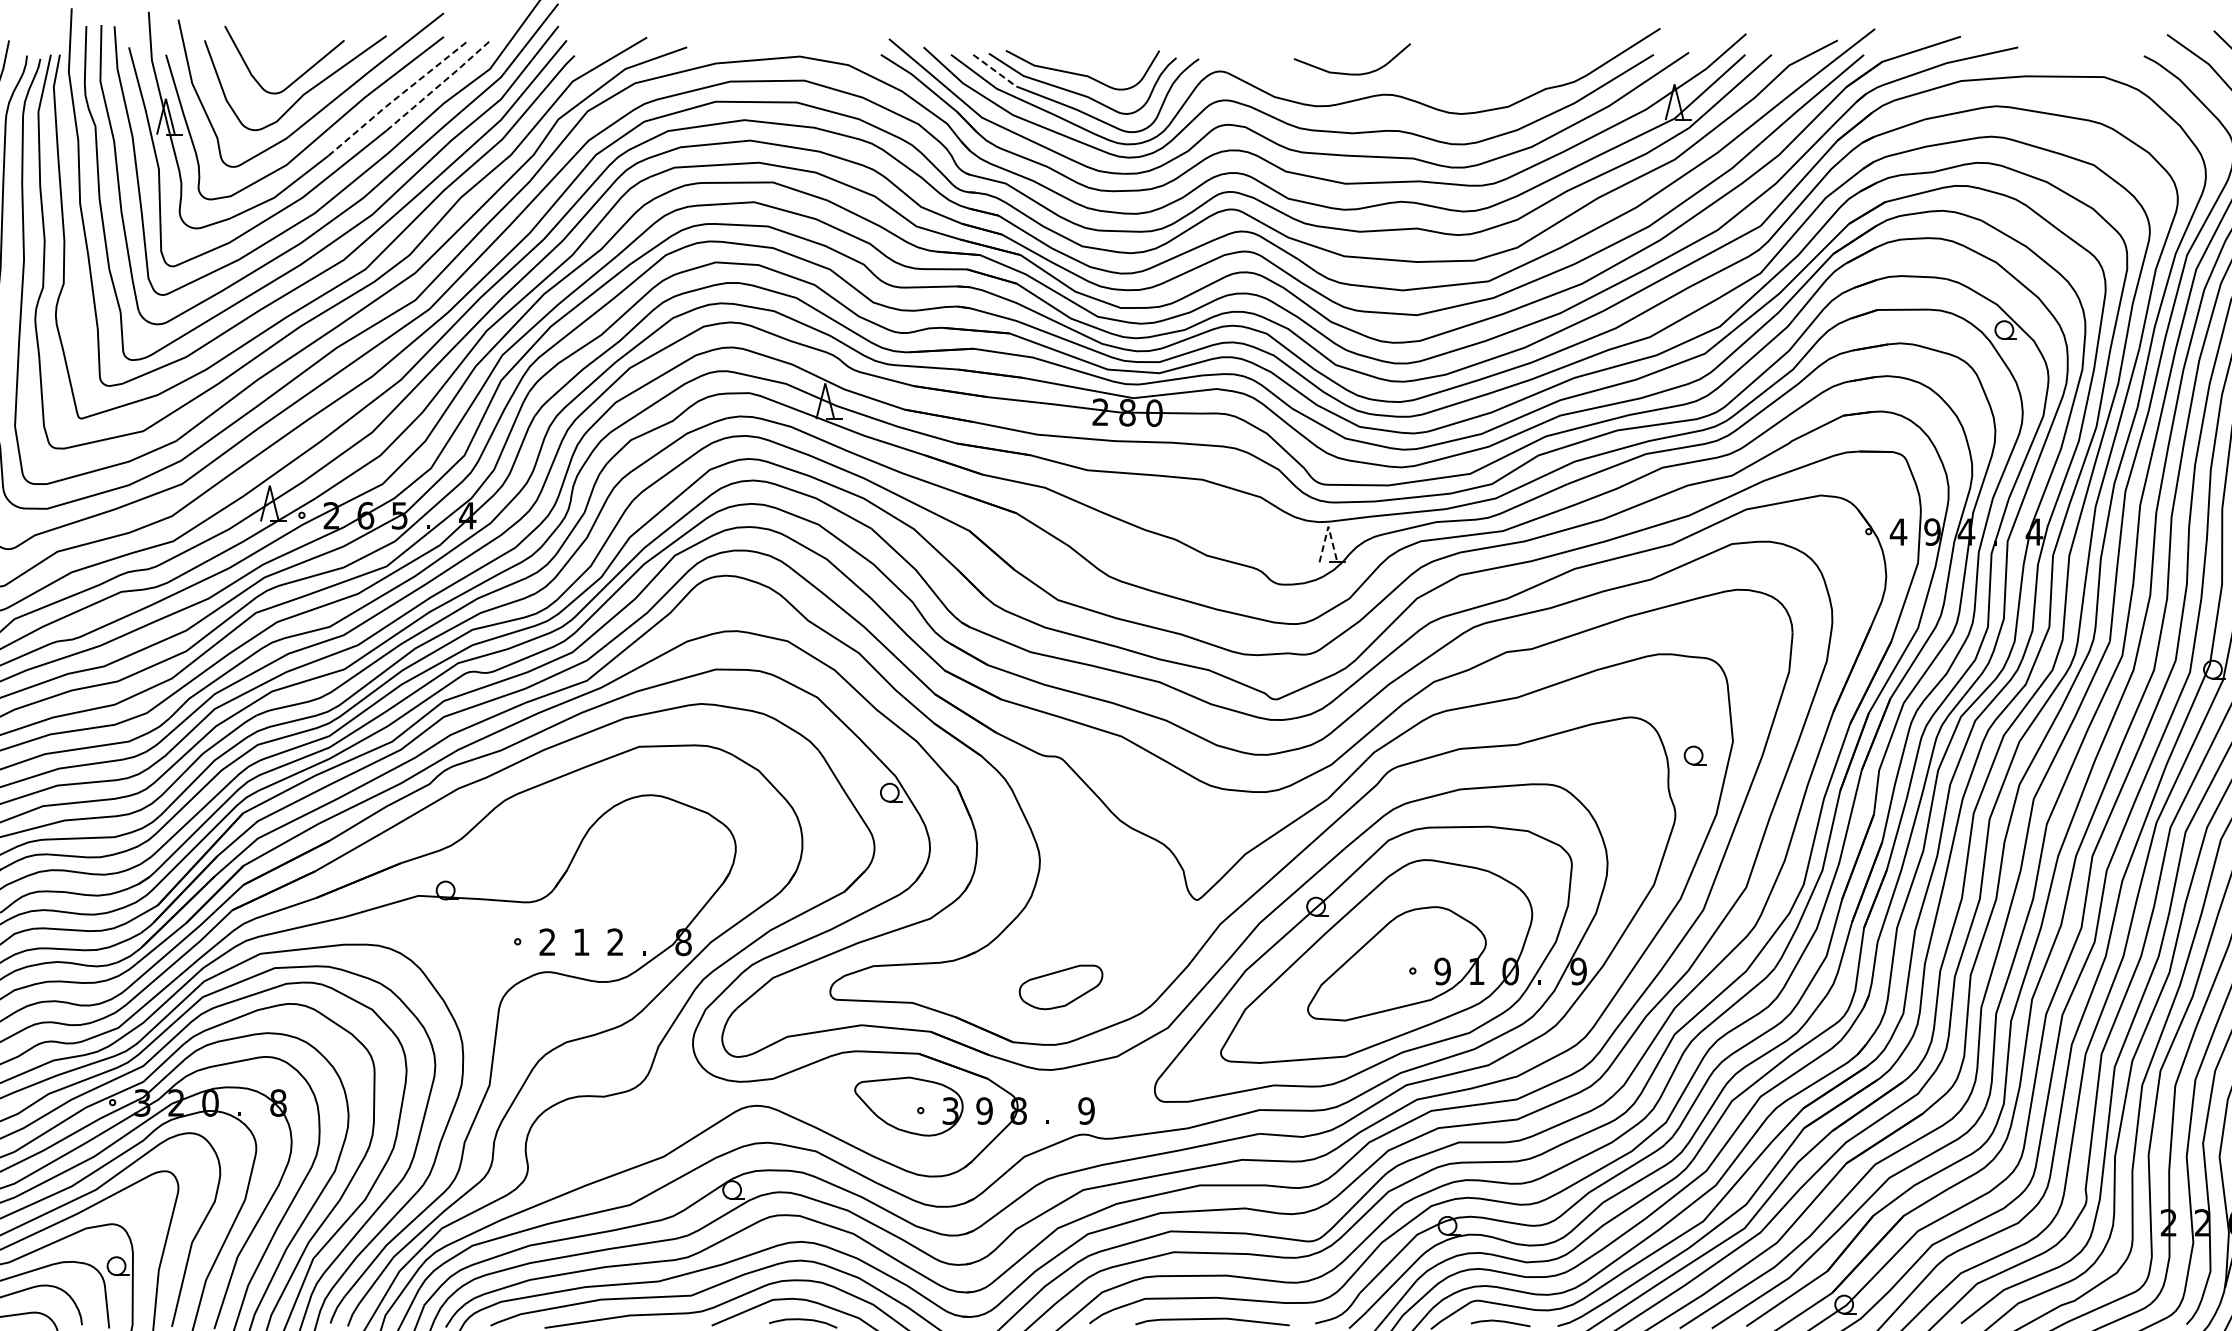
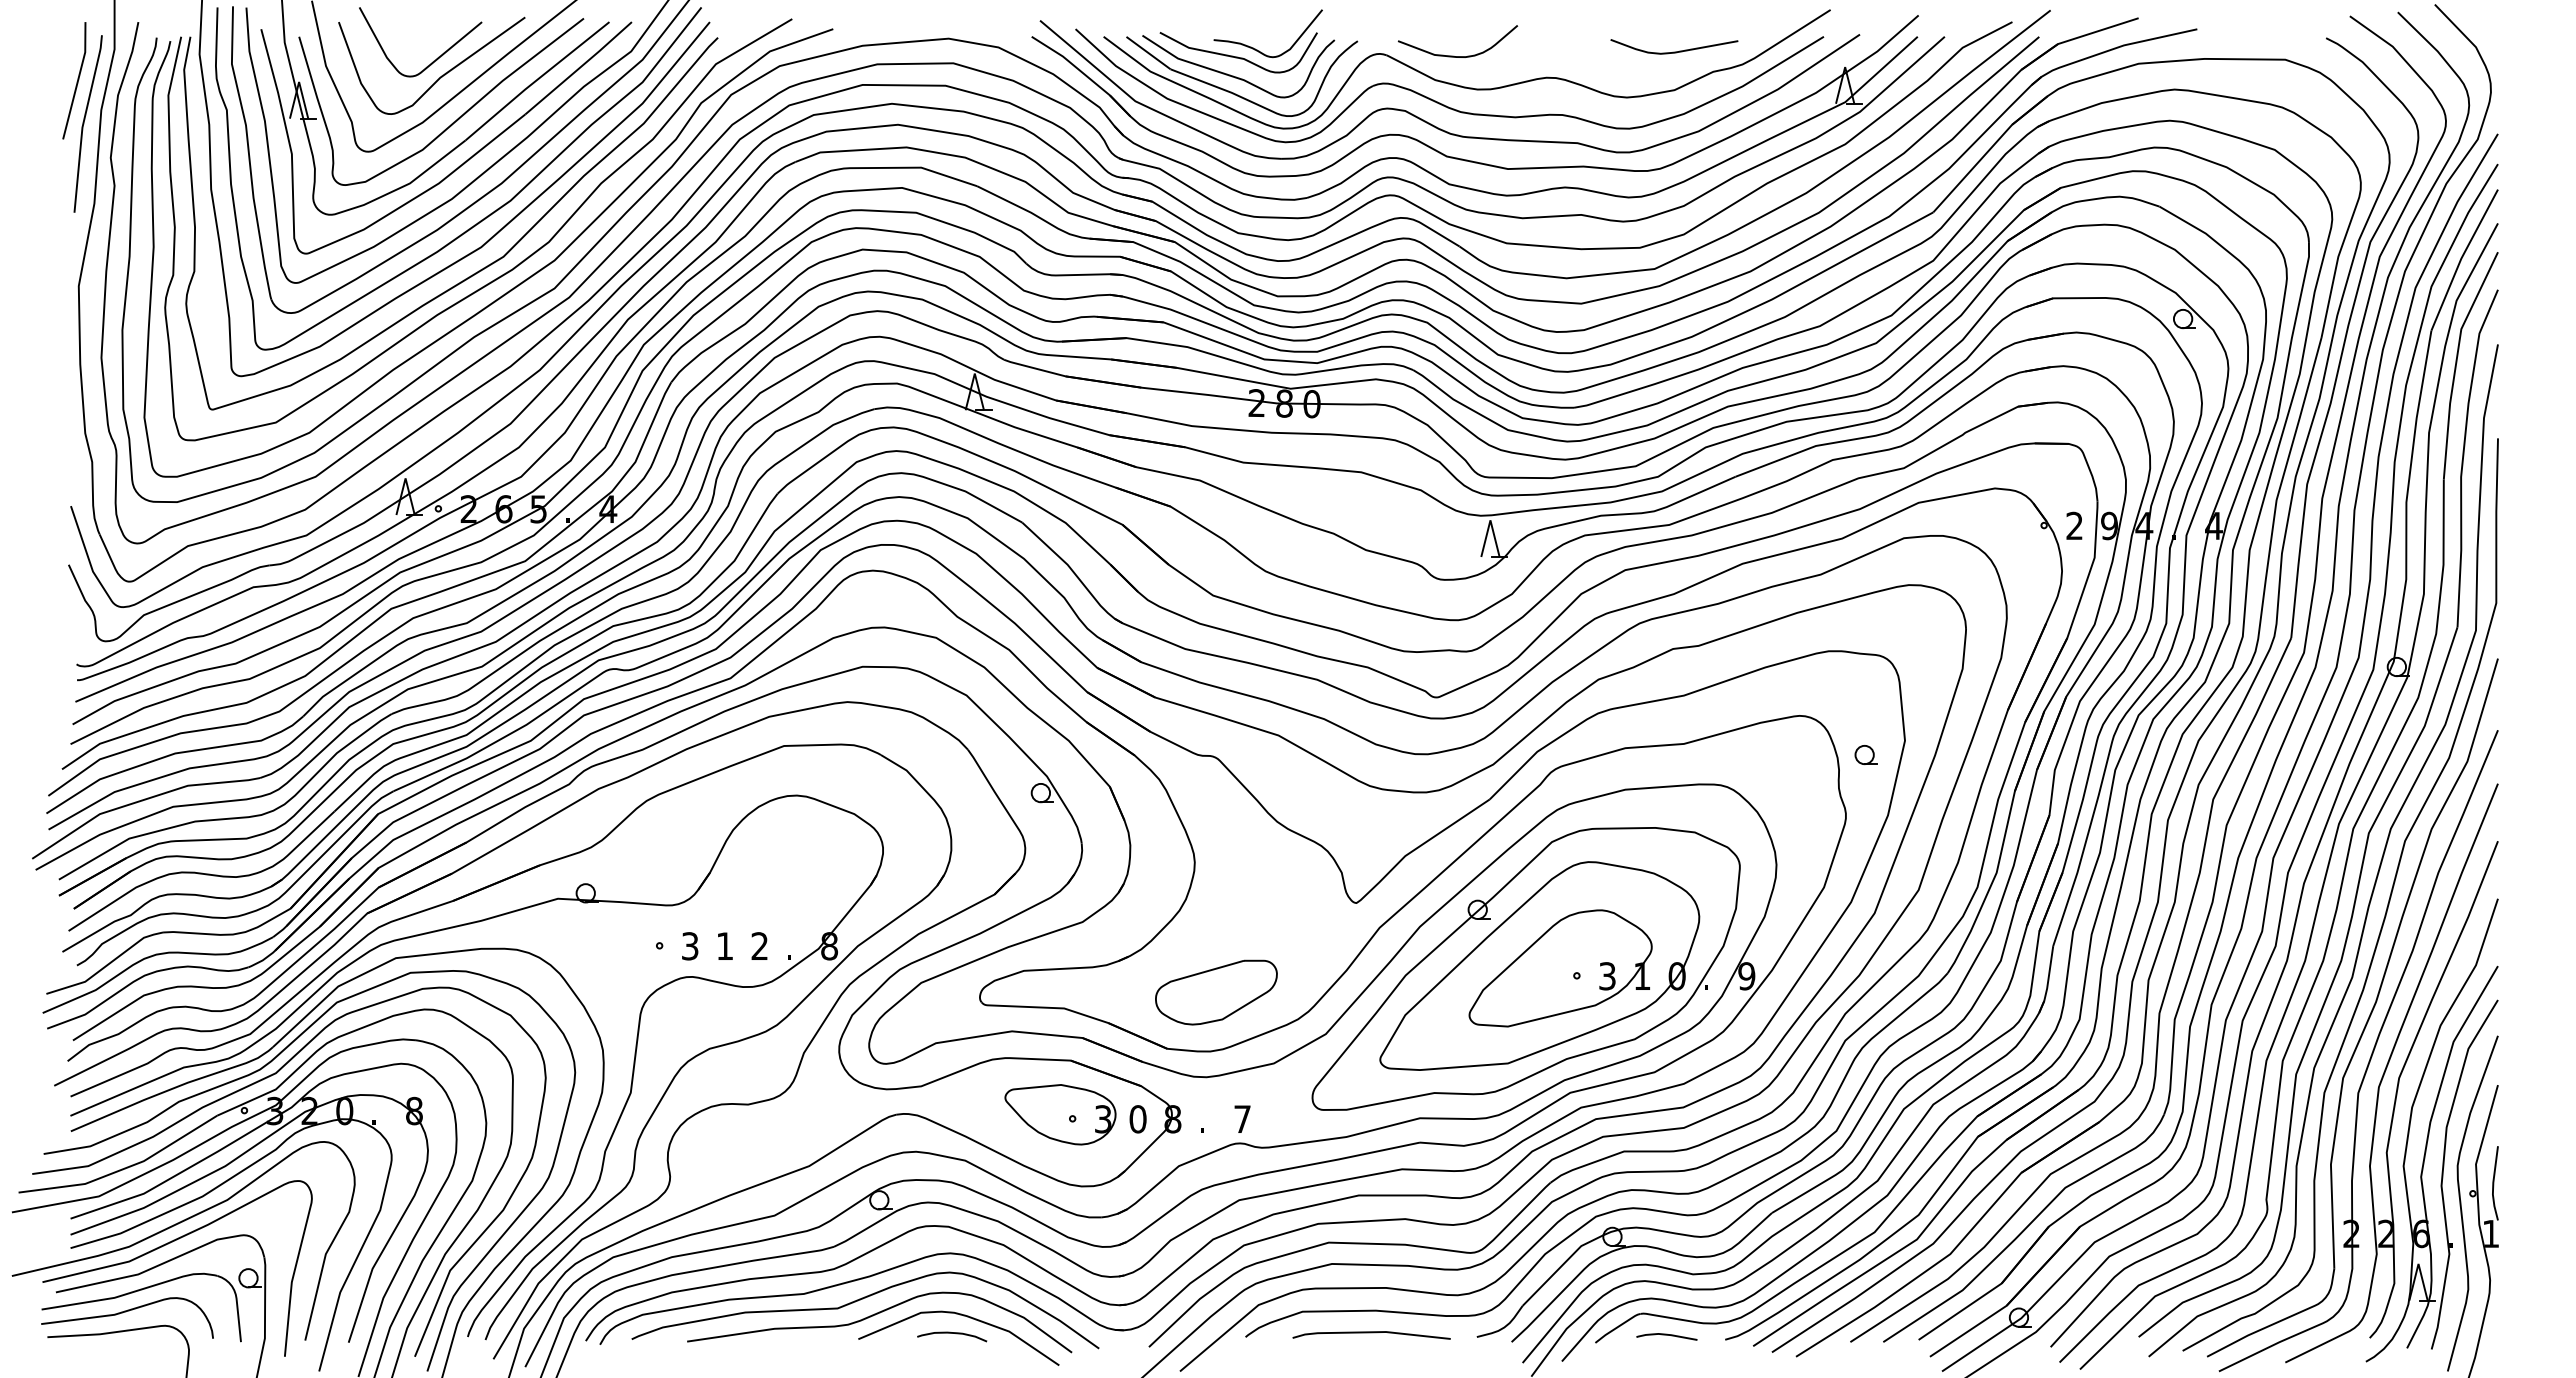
curve: (1103, 68) -> (1259, 50), added
curve: (1508, 69) -> (1674, 51), added
line: (994, 71) -> (1148, 53), dashed -> solid
curve: (1348, 73) -> (1453, 55), moved
line: (439, 85) -> (579, 68), dashed -> solid
line: (397, 97) -> (536, 80), dashed -> solid
line: (1328, 526) -> (1490, 520), dashed -> solid
text: (1898, 531) -> (2074, 525), 4 -> 2
text: (547, 942) -> (690, 946), 2 -> 3
text: (1442, 971) -> (1607, 976), 9 -> 3
part: (1061, 987) -> (1216, 992), size x1.43
text: (984, 1111) -> (1137, 1119), 9 -> 0
text: (1086, 1111) -> (1242, 1119), 9 -> 7

